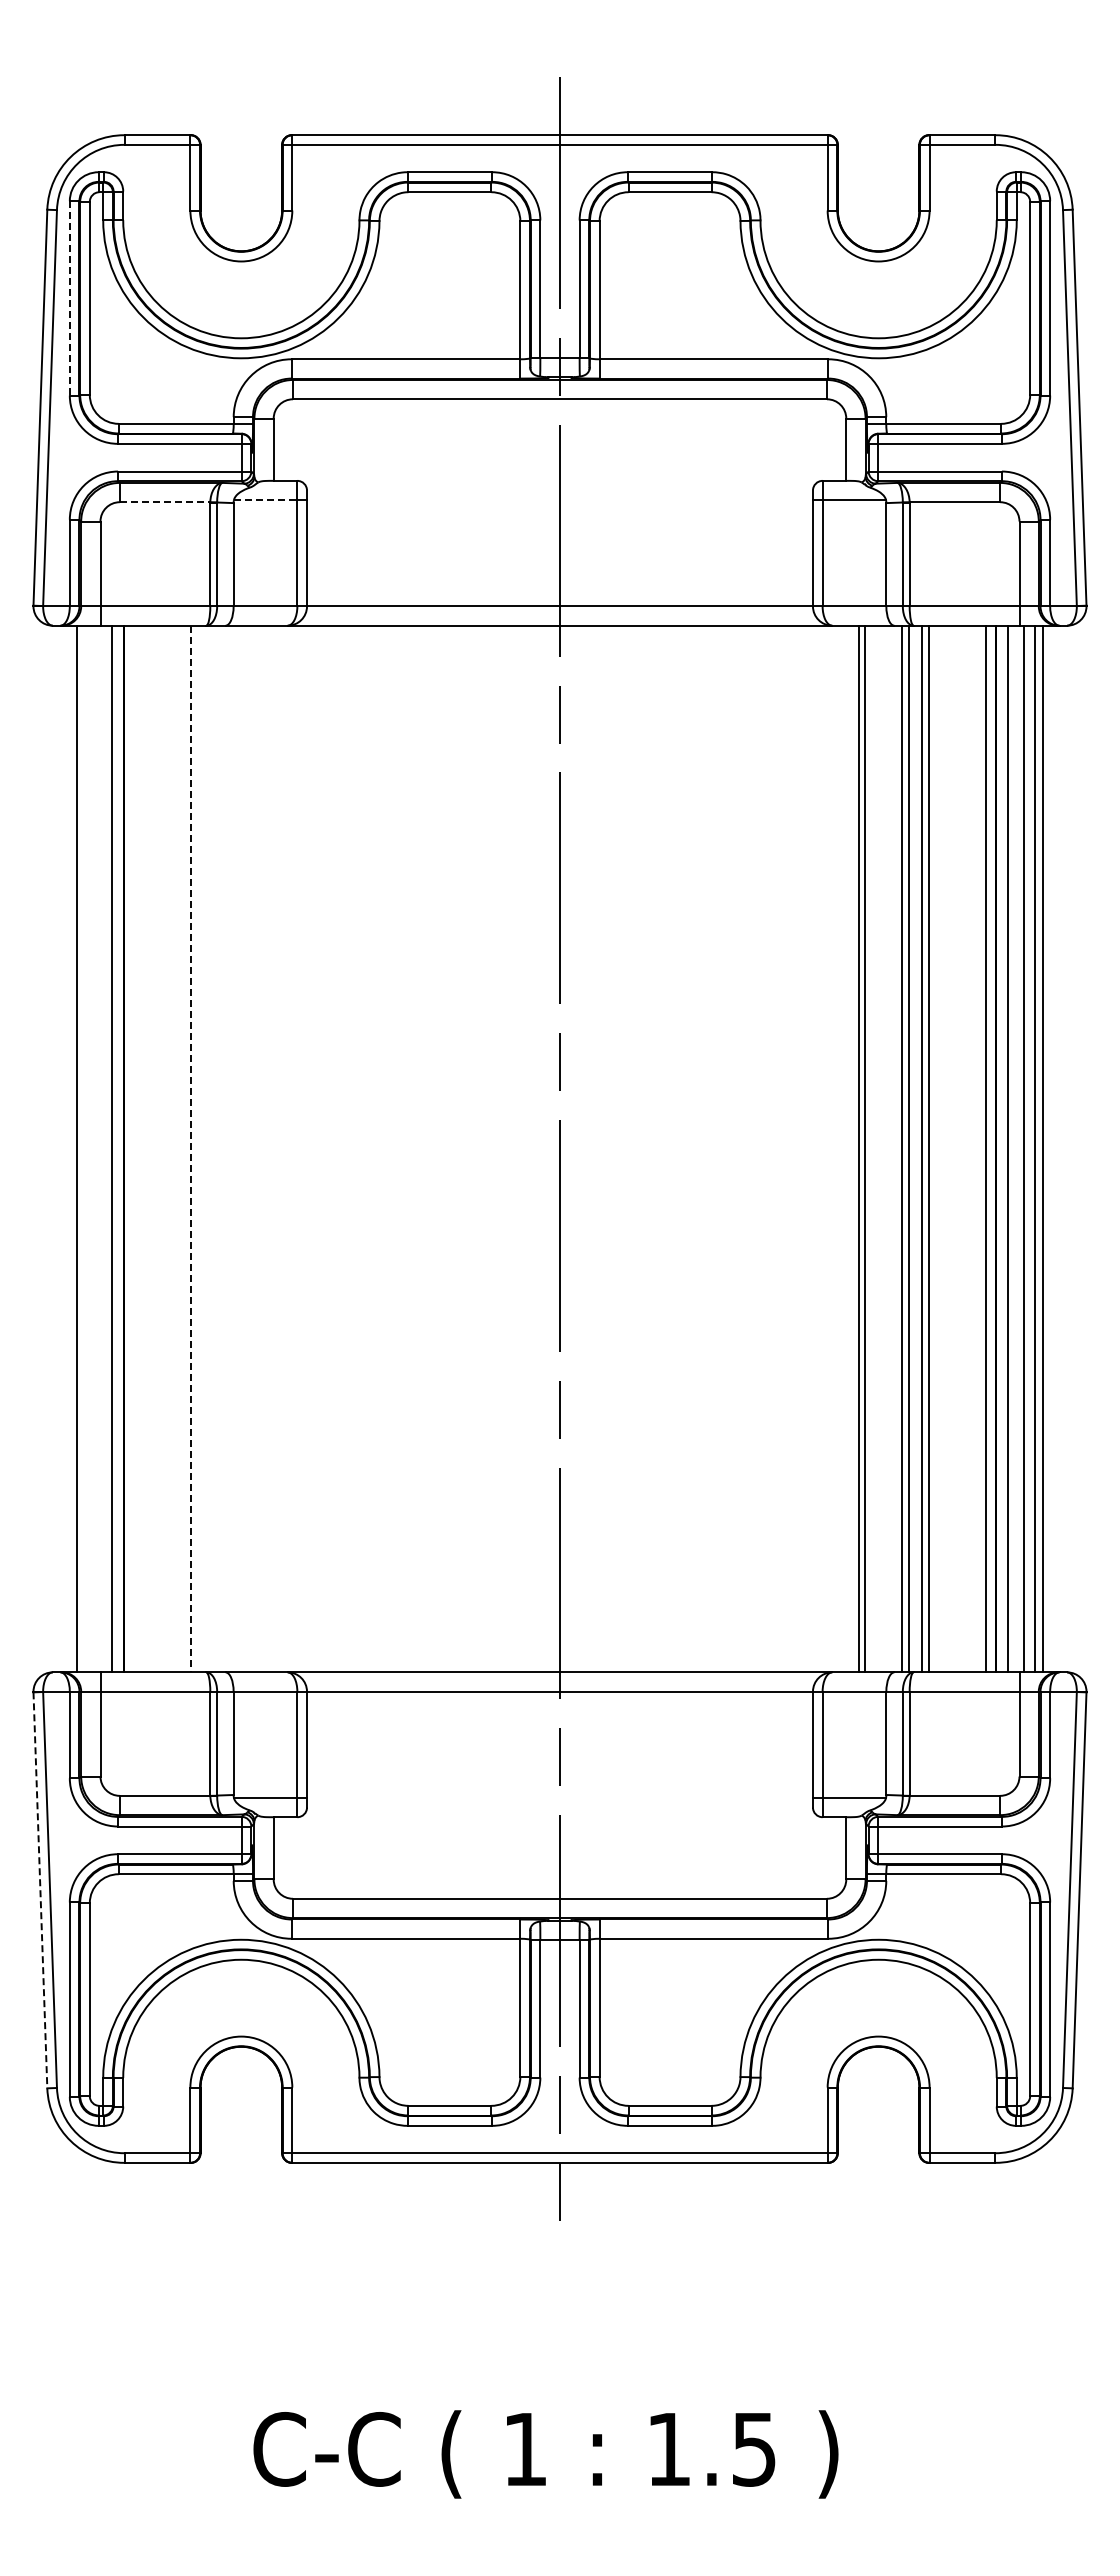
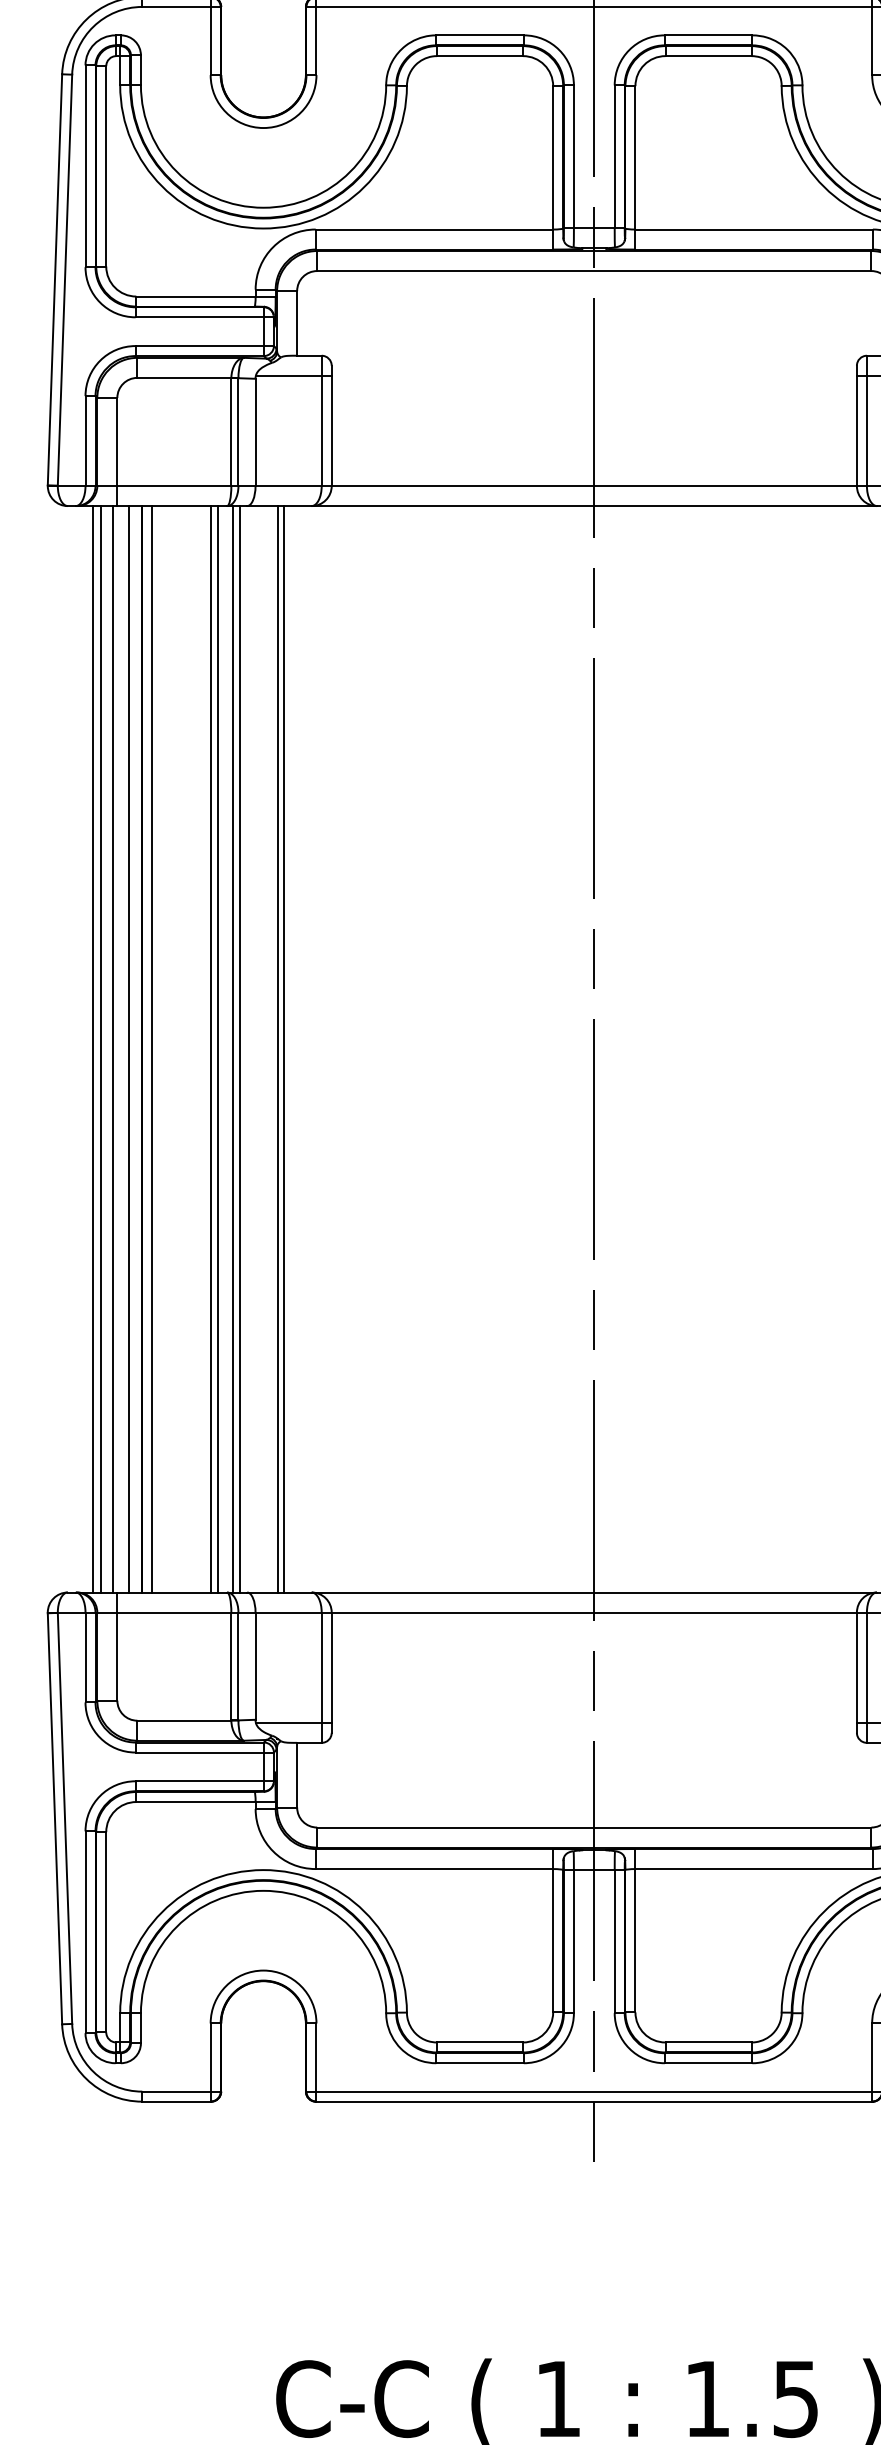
line: (69, 298) -> (85, 166), dashed -> solid
line: (265, 500) -> (288, 376), dashed -> solid
line: (165, 502) -> (184, 378), dashed -> solid
line: (84, 1148) -> (100, 1048), added
line: (96, 1148) -> (113, 1048), added
line: (133, 1148) -> (151, 1048), added
line: (197, 1148) -> (218, 1048), added
line: (211, 1148) -> (232, 1048), added
line: (218, 1148) -> (239, 1048), added
line: (254, 1148) -> (277, 1048), added
line: (260, 1148) -> (283, 1048), added
line: (191, 1149) -> (211, 1049), dashed -> solid
line: (40, 1890) -> (55, 1818), dashed -> solid

